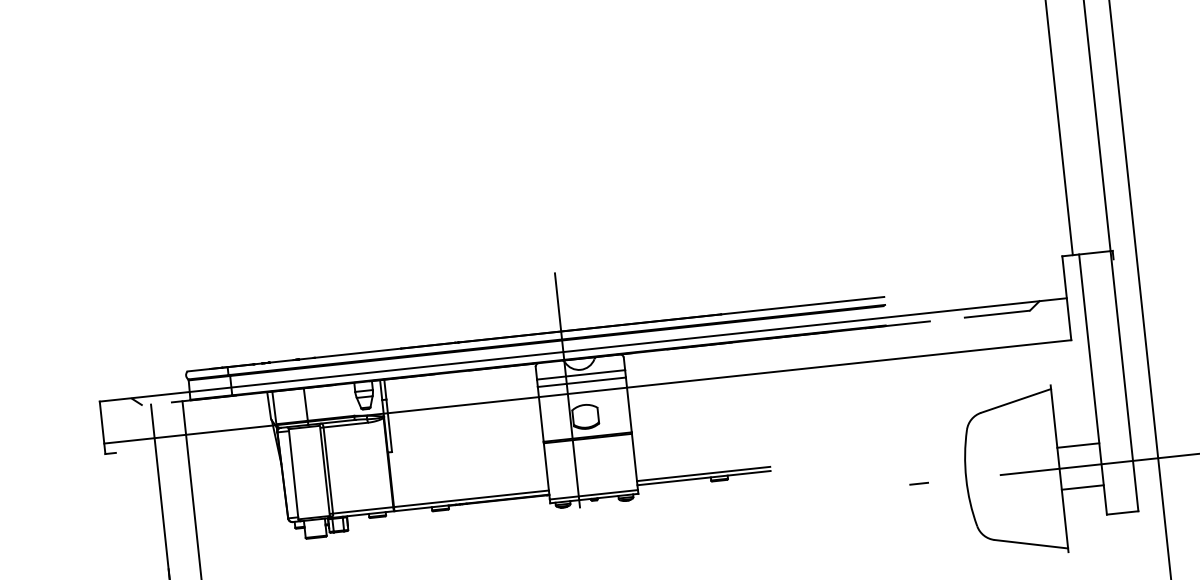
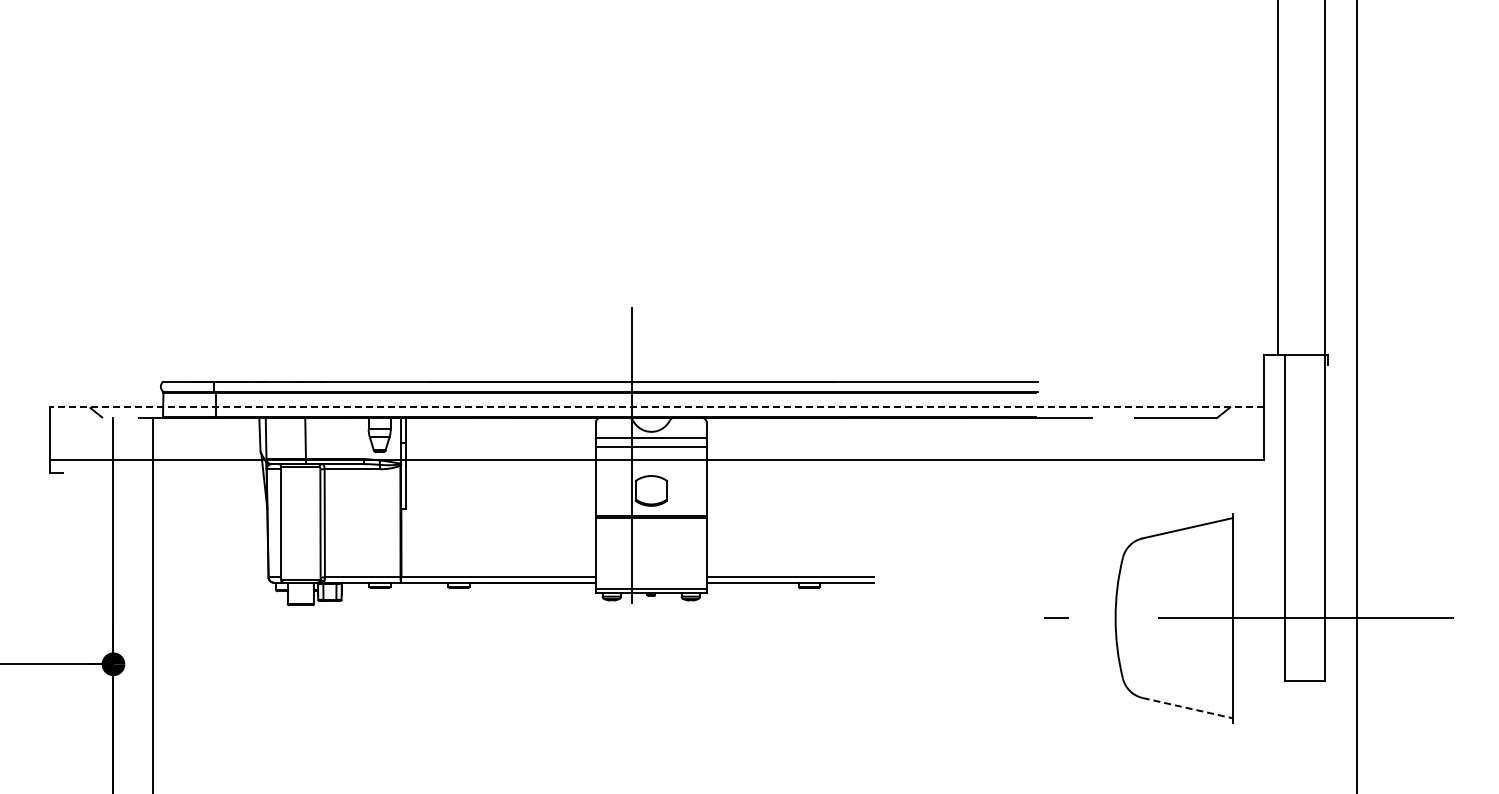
line: (582, 350) -> (656, 407), solid -> dashed
line: (1077, 445) -> (1258, 591), removed
line: (1082, 487) -> (1258, 644), removed
line: (1032, 544) -> (1188, 708), solid -> dashed

